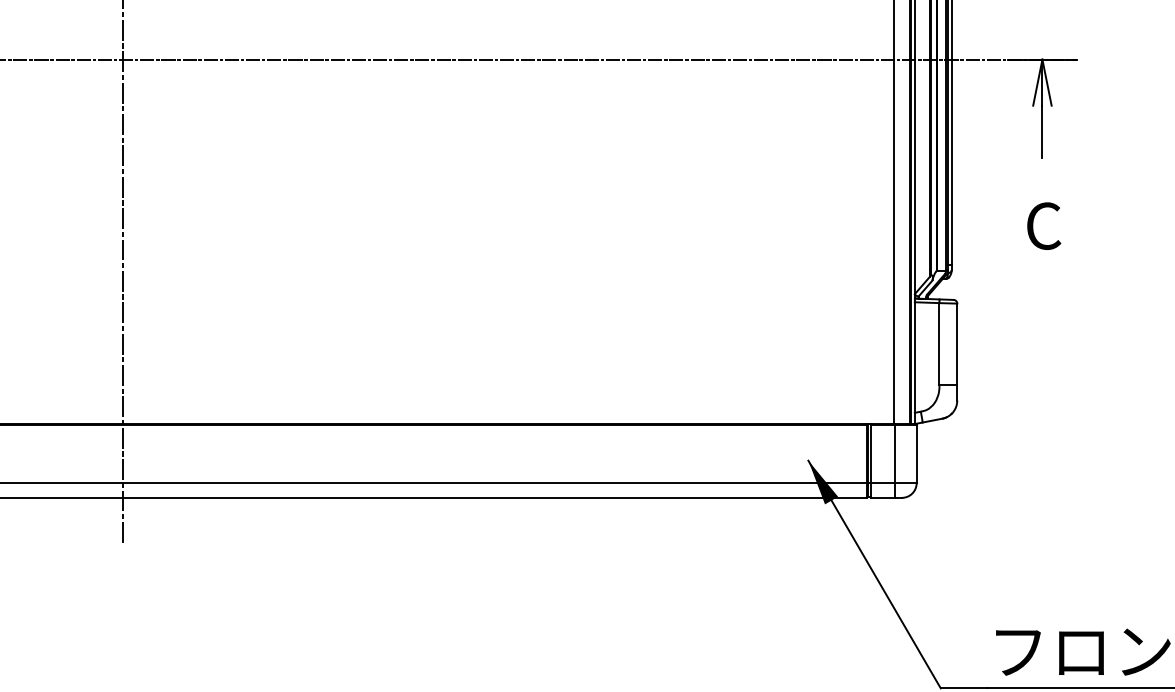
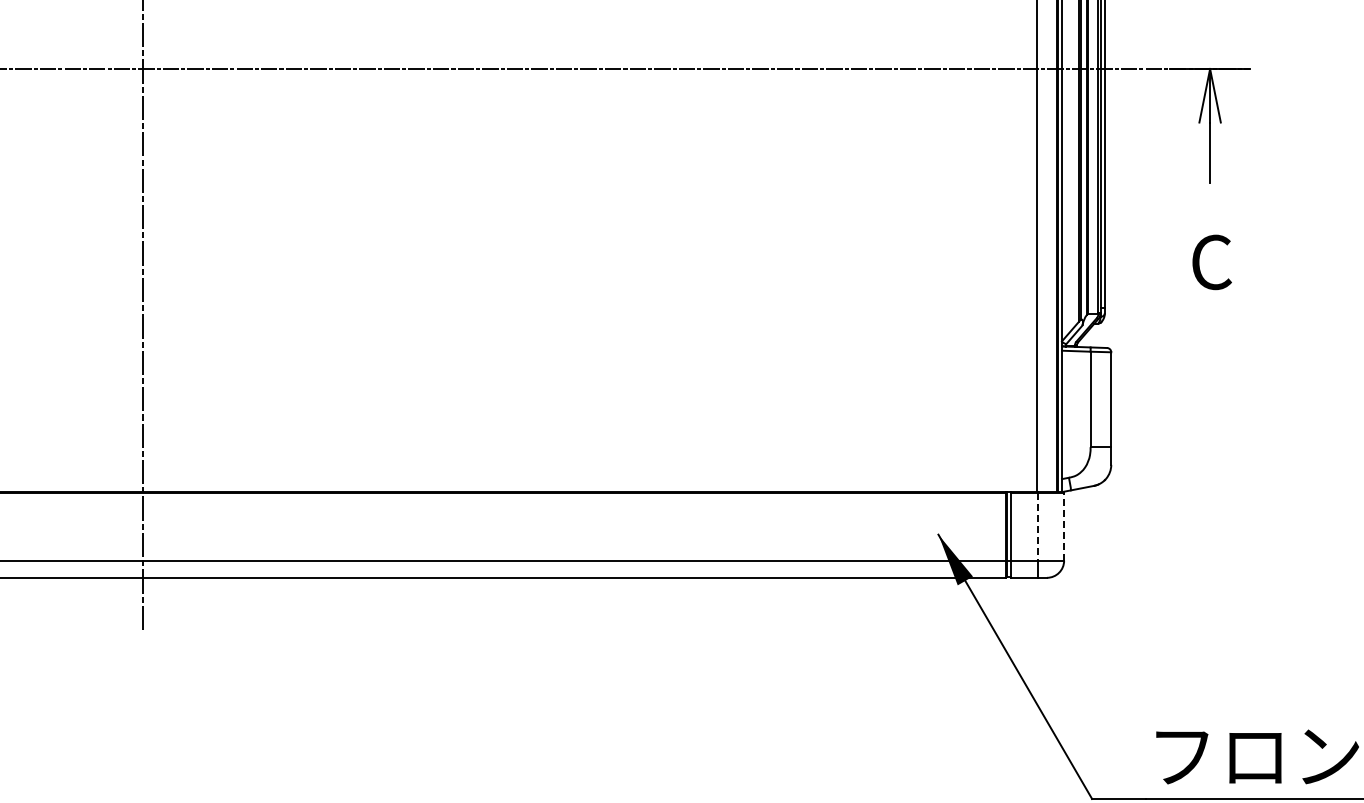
line: (894, 453) -> (1038, 526), solid -> dashed
line: (916, 453) -> (1064, 526), solid -> dashed

